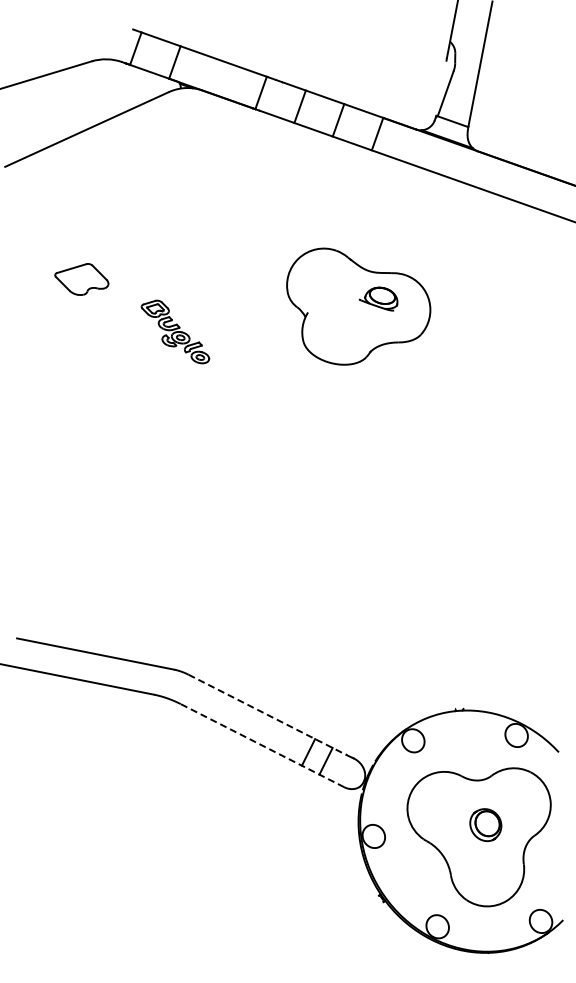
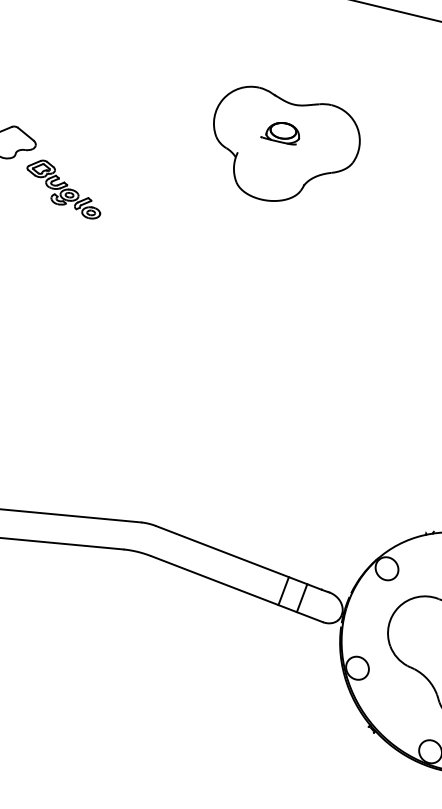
part: (378, 298) -> (279, 133), moved
part: (175, 331) -> (63, 189), moved
line: (267, 714) -> (238, 557), dashed -> solid
line: (262, 745) -> (237, 589), dashed -> solid

